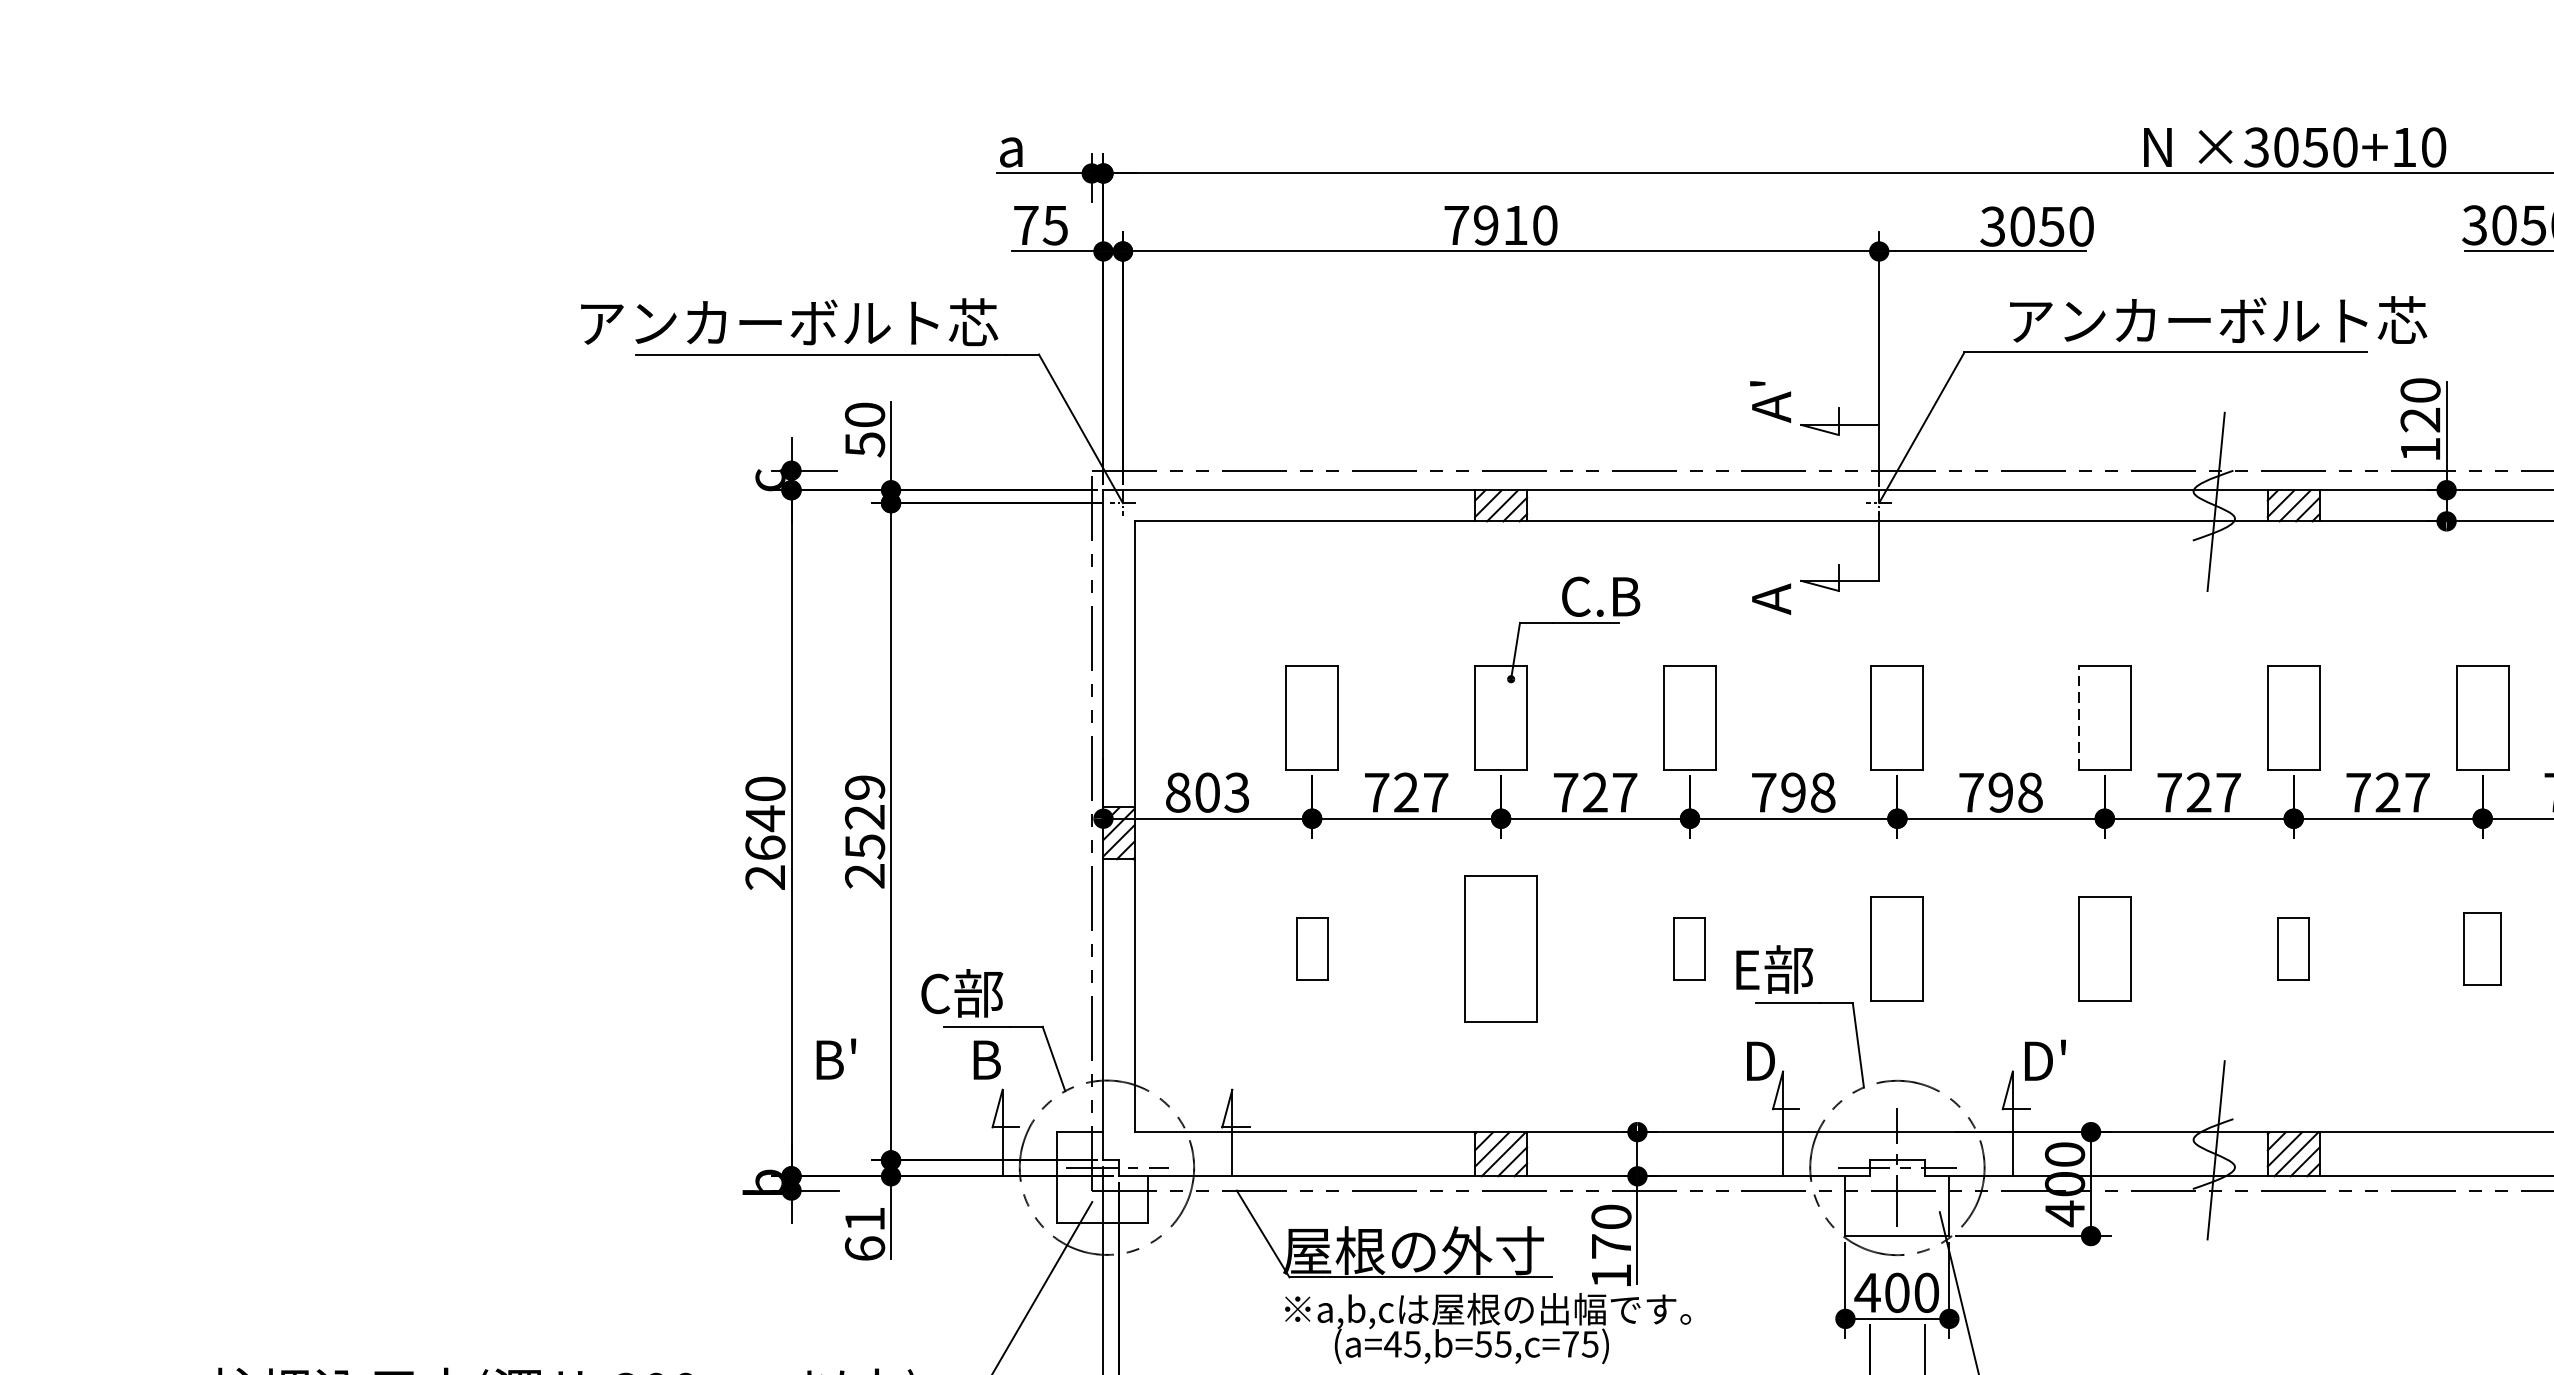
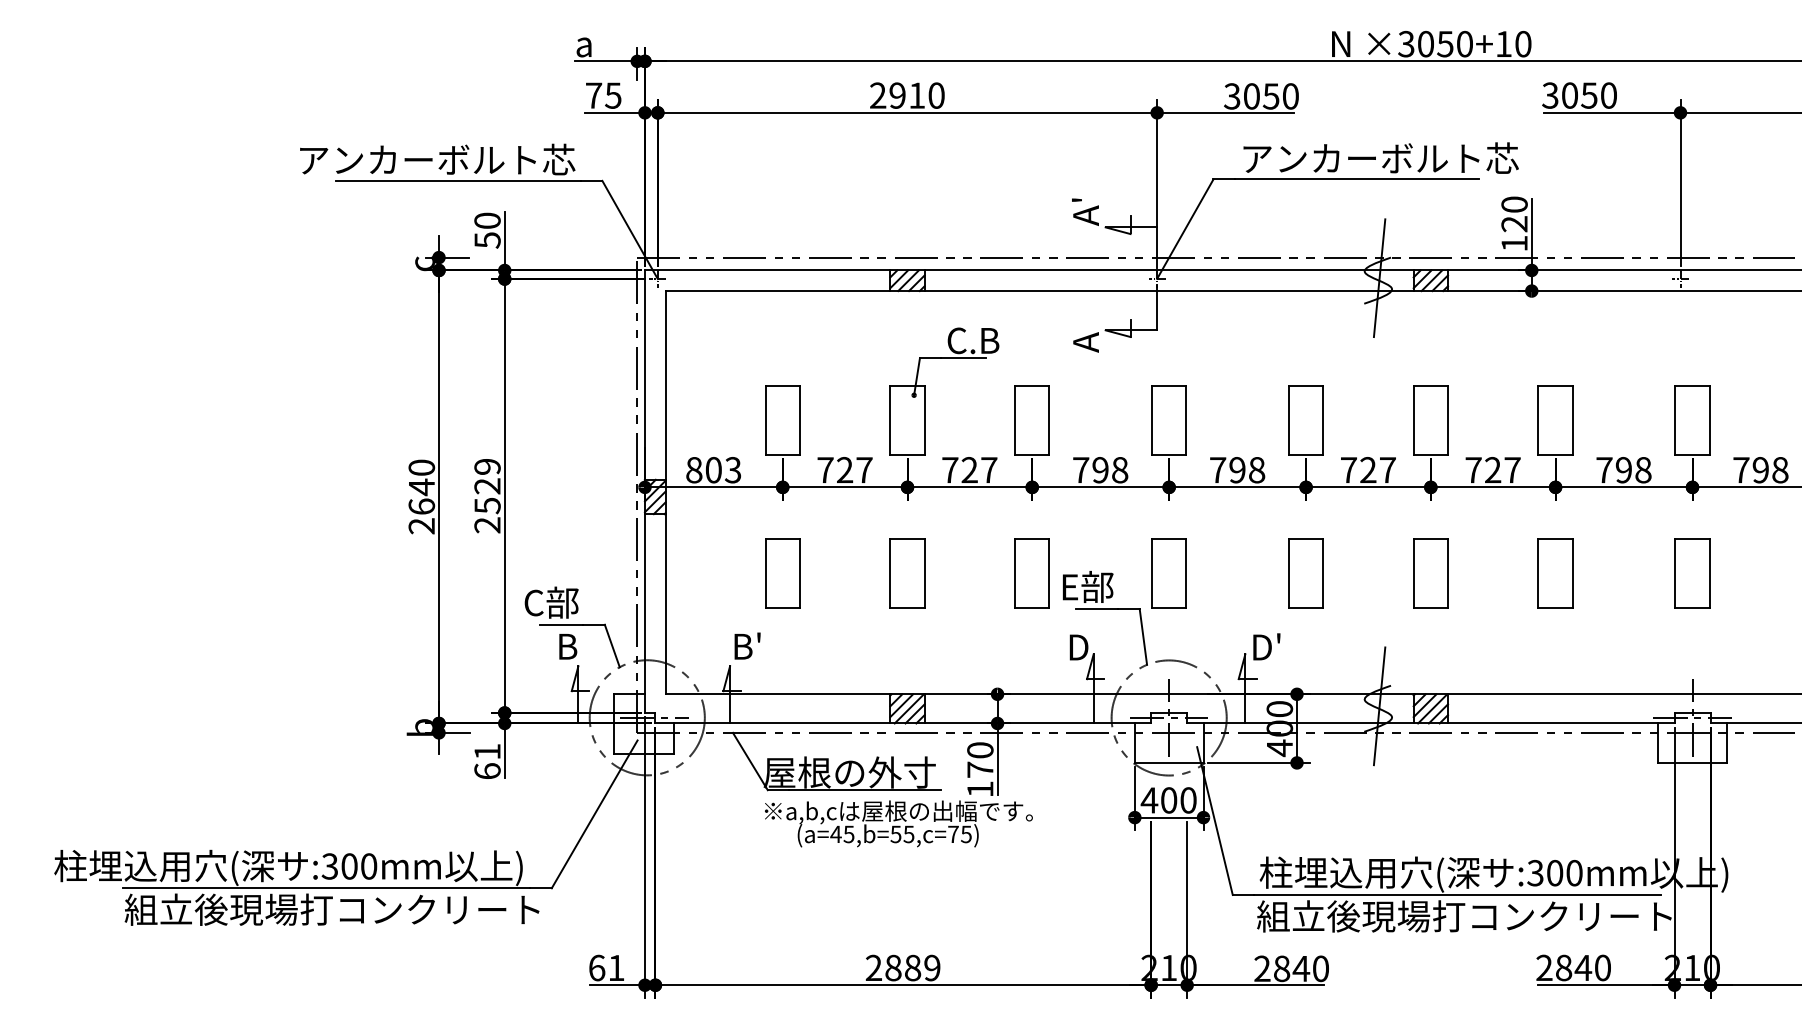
text: (1457, 225) -> (878, 95), 7910 -> 2910
line: (2078, 717) -> (1288, 420), dashed -> solid
part: (1311, 949) -> (782, 573), size x1.67
part: (1501, 949) -> (907, 573), size x0.71
part: (1688, 949) -> (1031, 573), size x1.67
part: (2293, 949) -> (1430, 573), size x1.67
part: (2482, 949) -> (1555, 573), size x1.43
text: (836, 1058) -> (747, 645), moved

